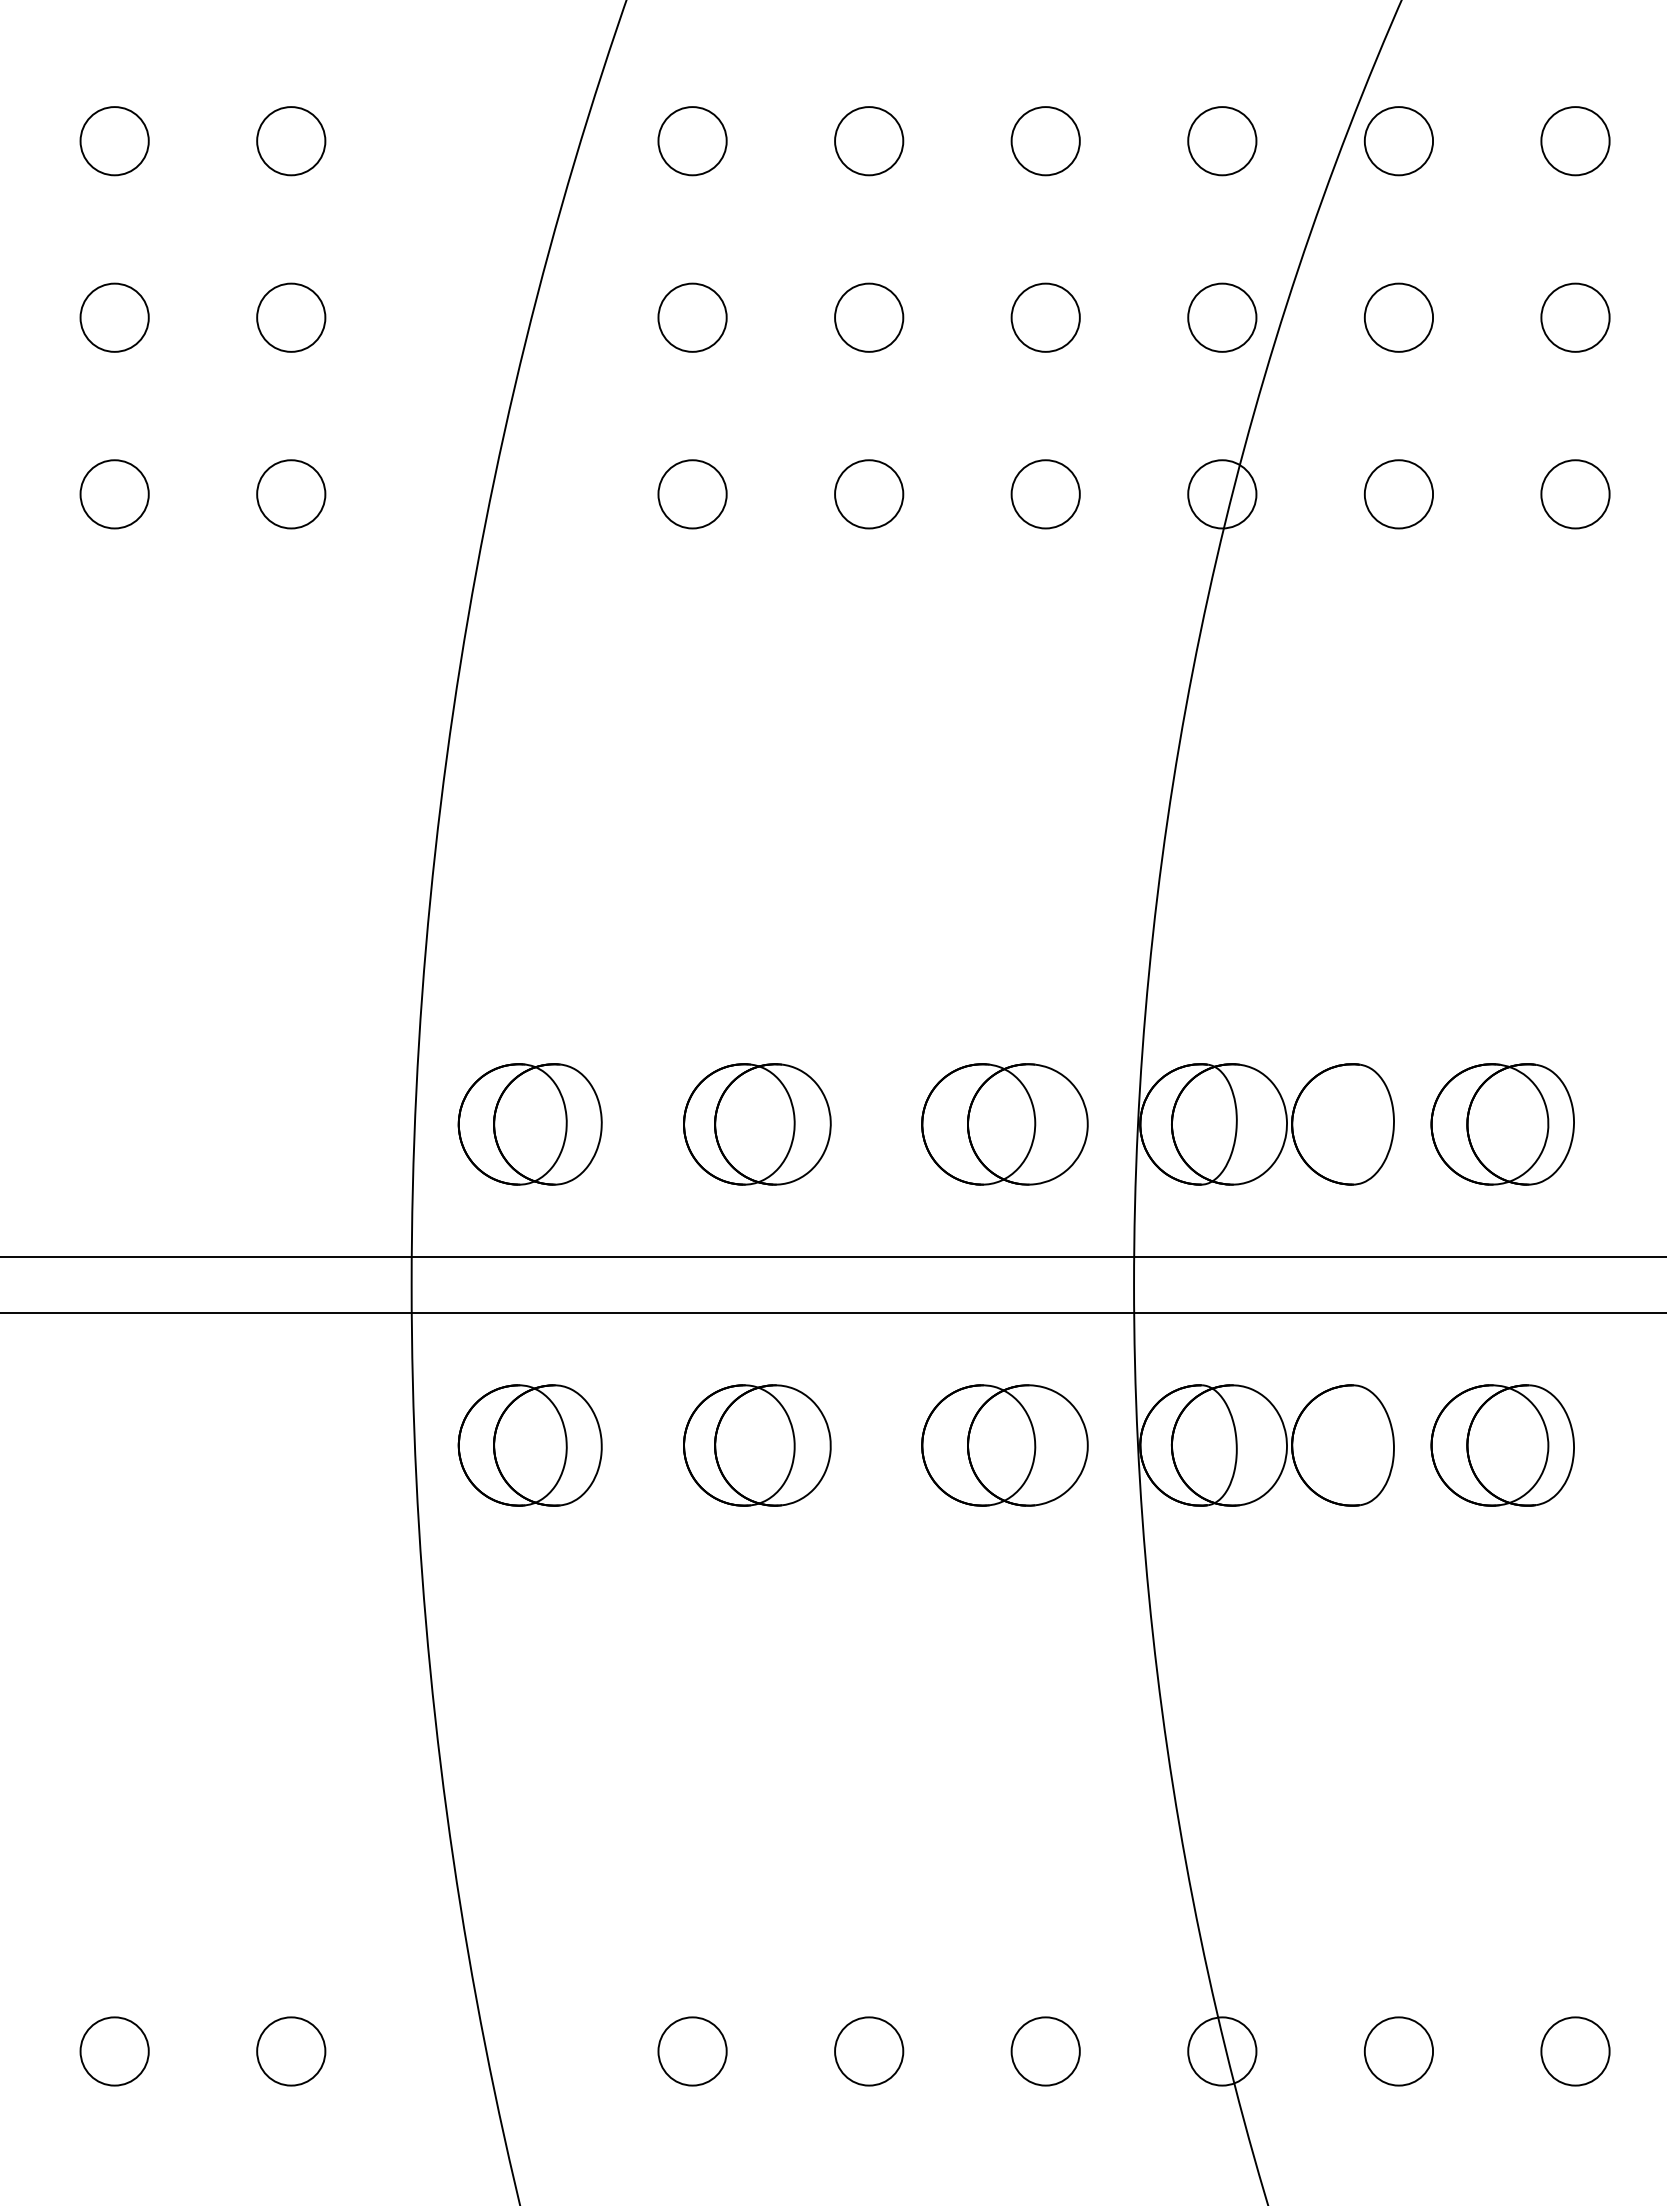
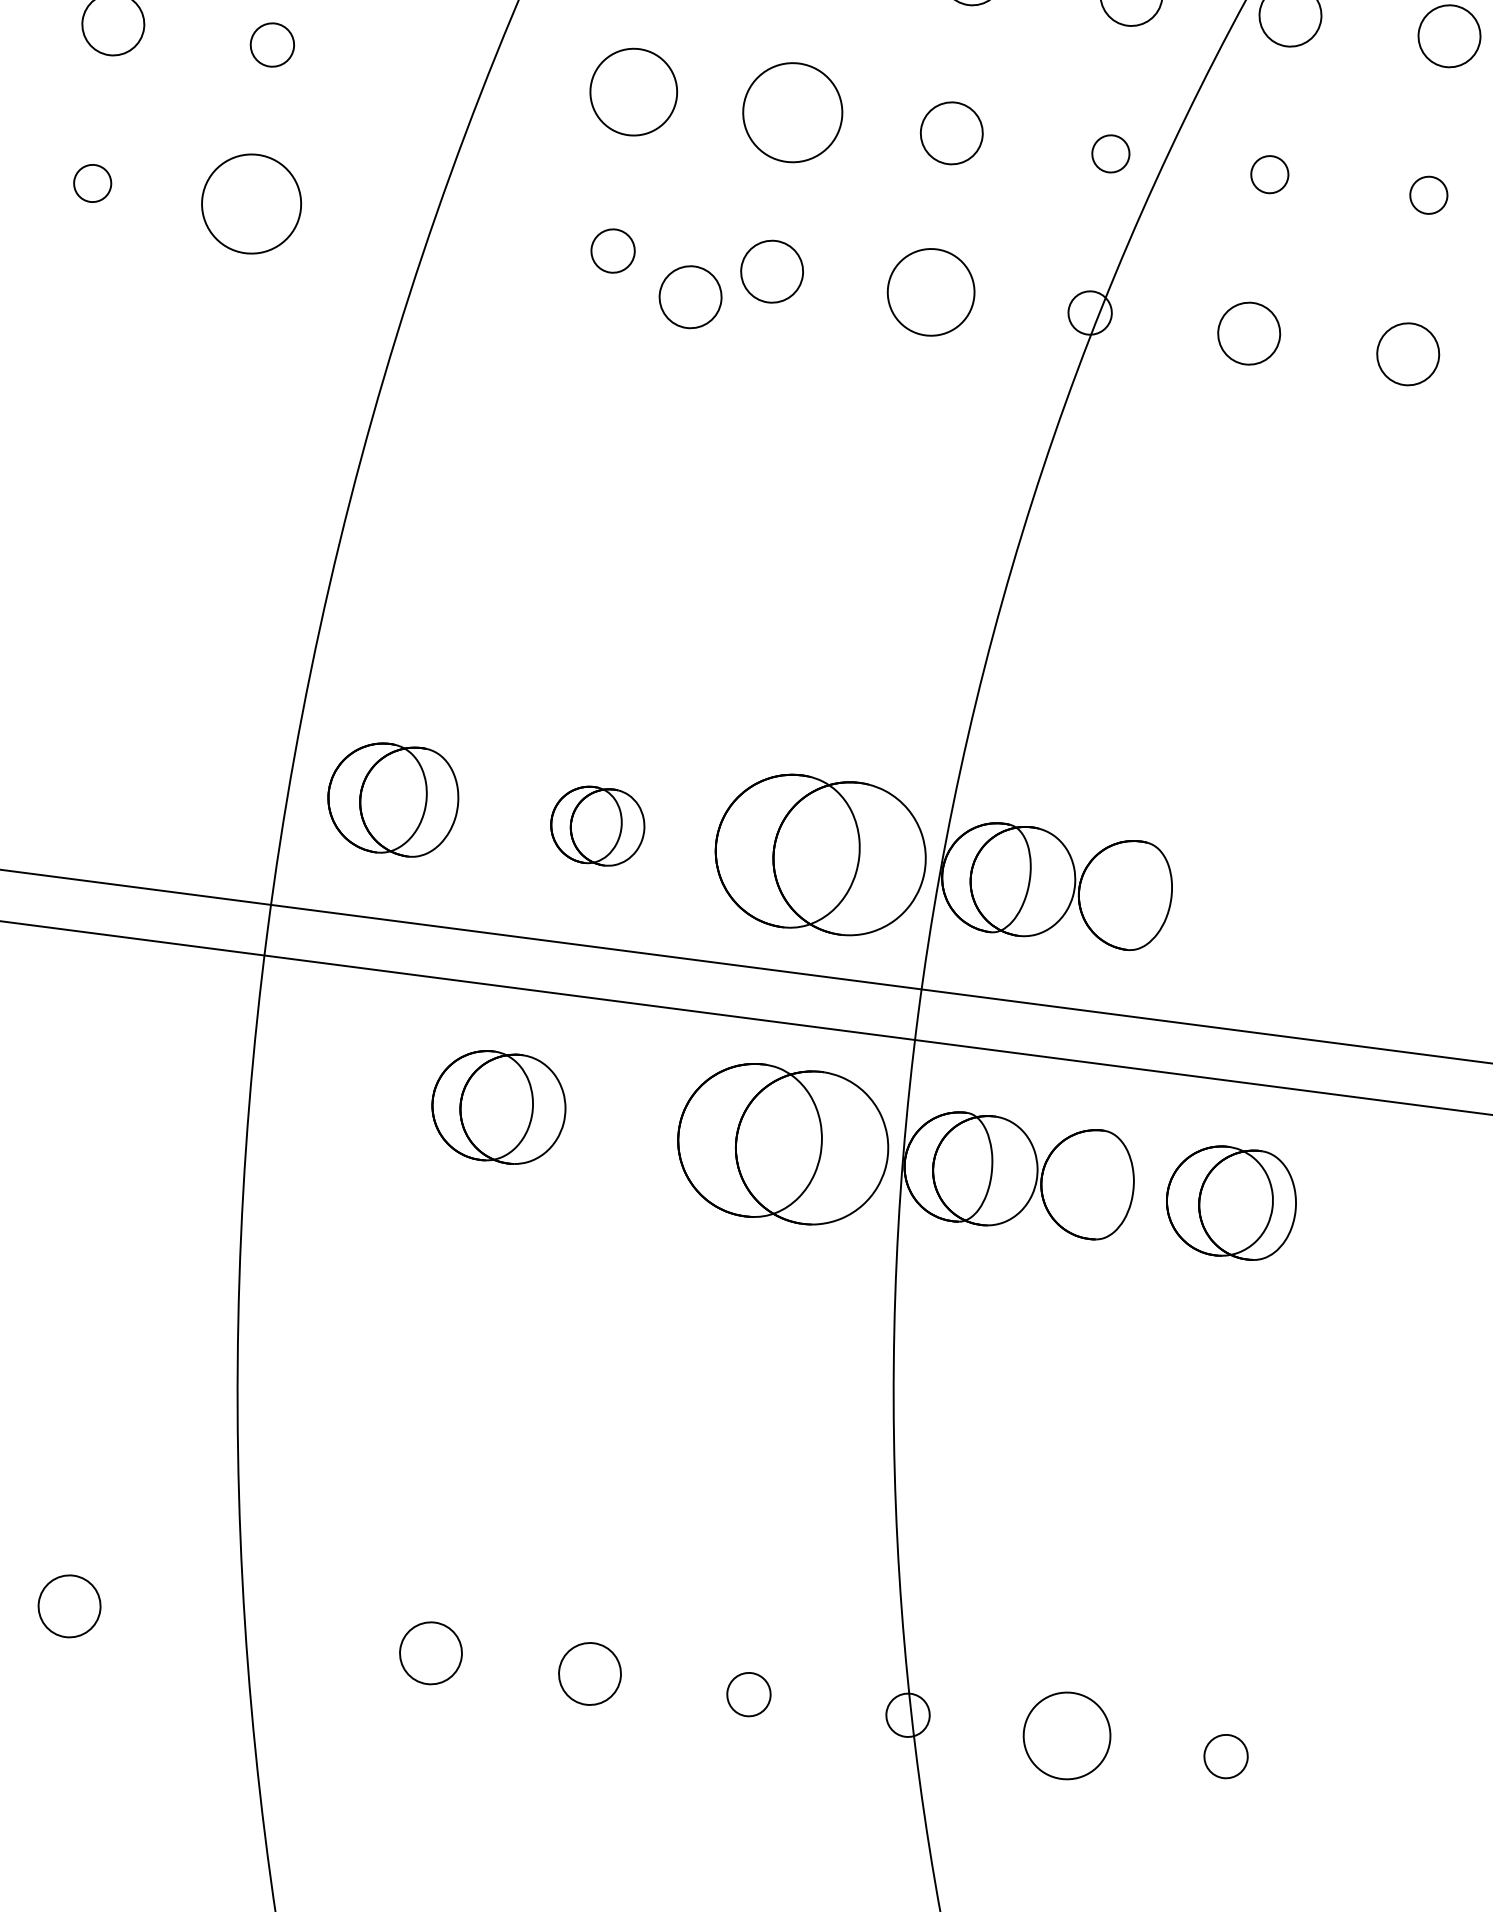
circle: (291, 317) -> (272, 44), size x0.7
circle: (692, 317) -> (633, 91), size x1.4
circle: (869, 317) -> (793, 112), size x1.6
circle: (1222, 317) -> (1111, 153), size x0.6
circle: (1398, 317) -> (1269, 174), size x0.6
circle: (1575, 317) -> (1428, 195), size x0.6
circle: (114, 494) -> (92, 183), size x0.6
circle: (291, 494) -> (251, 204), size x1.6
circle: (692, 494) -> (613, 251), size x0.7
circle: (1045, 494) -> (930, 292), size x1.4
circle: (1222, 494) -> (1090, 313), size x0.7
circle: (783, 533) -> (690, 296), added
part: (757, 1124) -> (597, 826), size x0.7
part: (1004, 1124) -> (820, 855), size x1.4
part: (1502, 1124) -> (1268, 913), removed
part: (529, 1445) -> (355, 1088), removed
part: (757, 1445) -> (499, 1107), moved
part: (1004, 1445) -> (782, 1144), size x1.4
circle: (1045, 2051) -> (748, 1694), size x0.7
circle: (1222, 2051) -> (908, 1715), size x0.7
circle: (1398, 2051) -> (1066, 1735), size x1.4
circle: (1575, 2051) -> (1226, 1756), size x0.7

